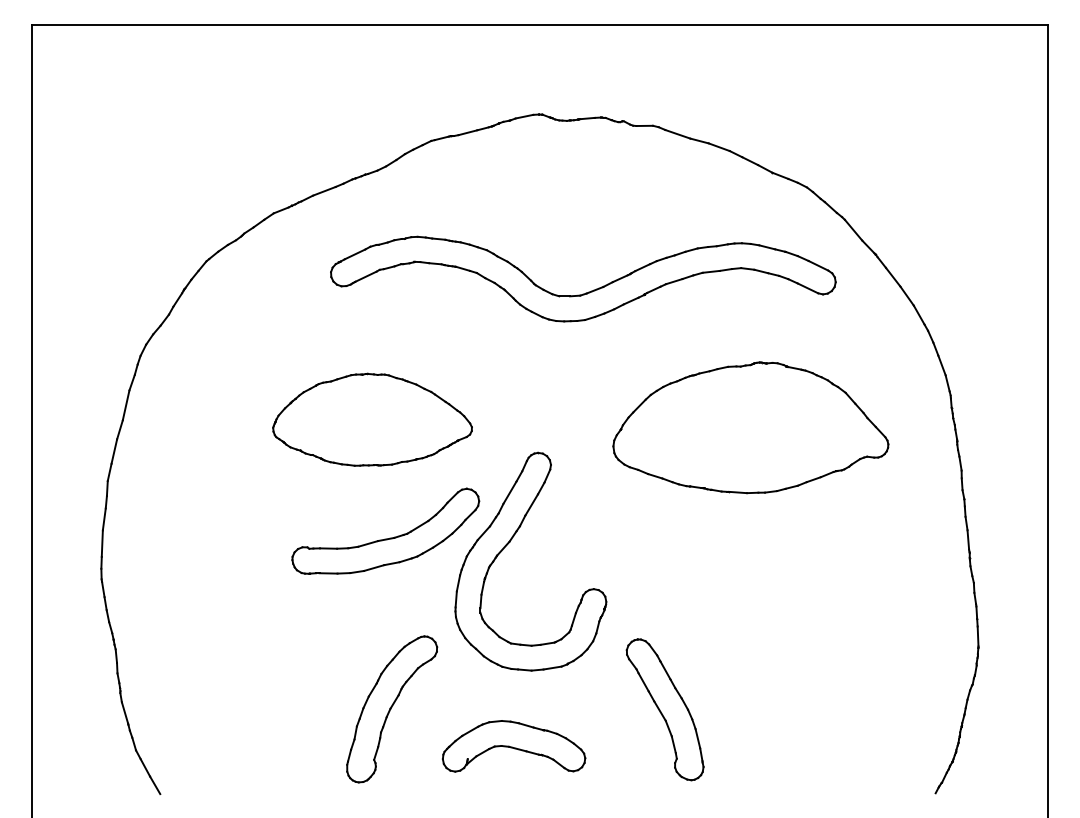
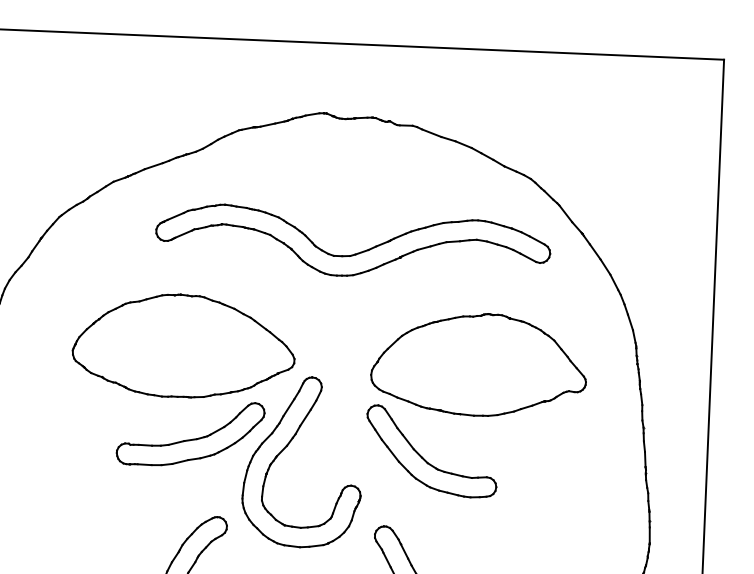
part: (372, 419) -> (183, 345), size x1.43
part: (685, 550) -> (424, 458), added

